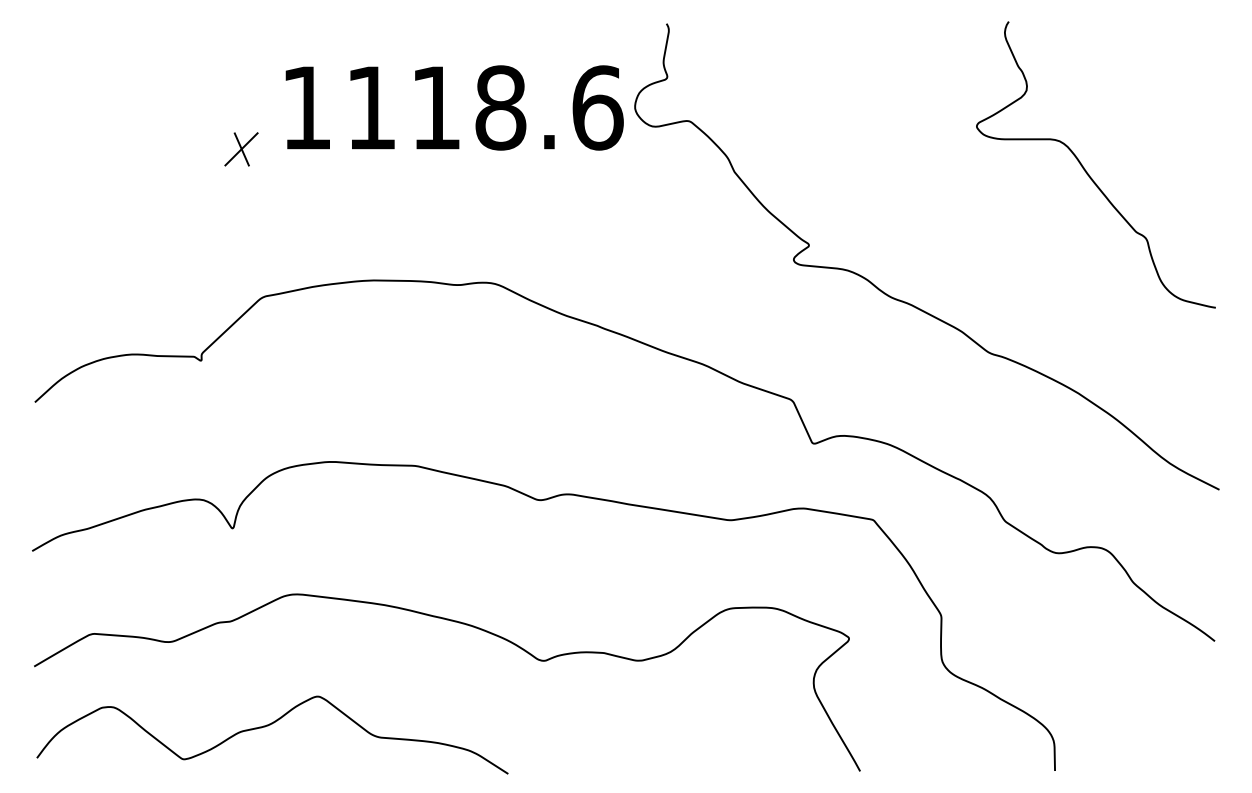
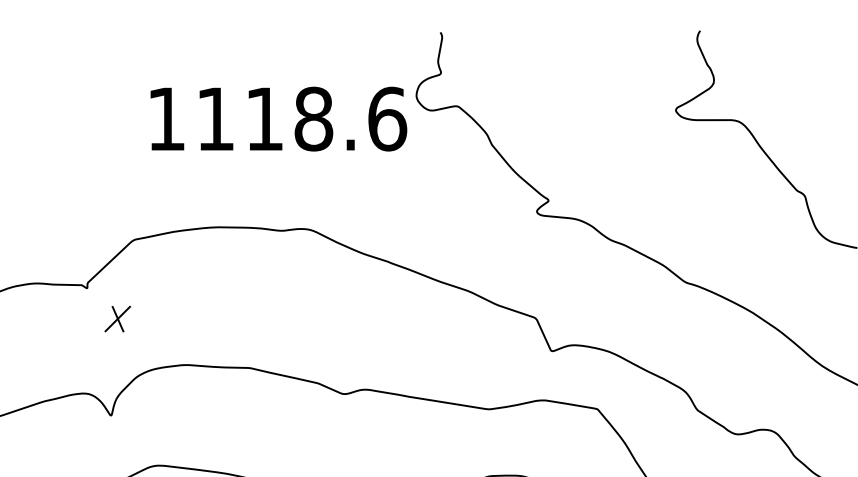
text: (454, 107) -> (278, 118), moved
part: (241, 149) -> (117, 319), moved

